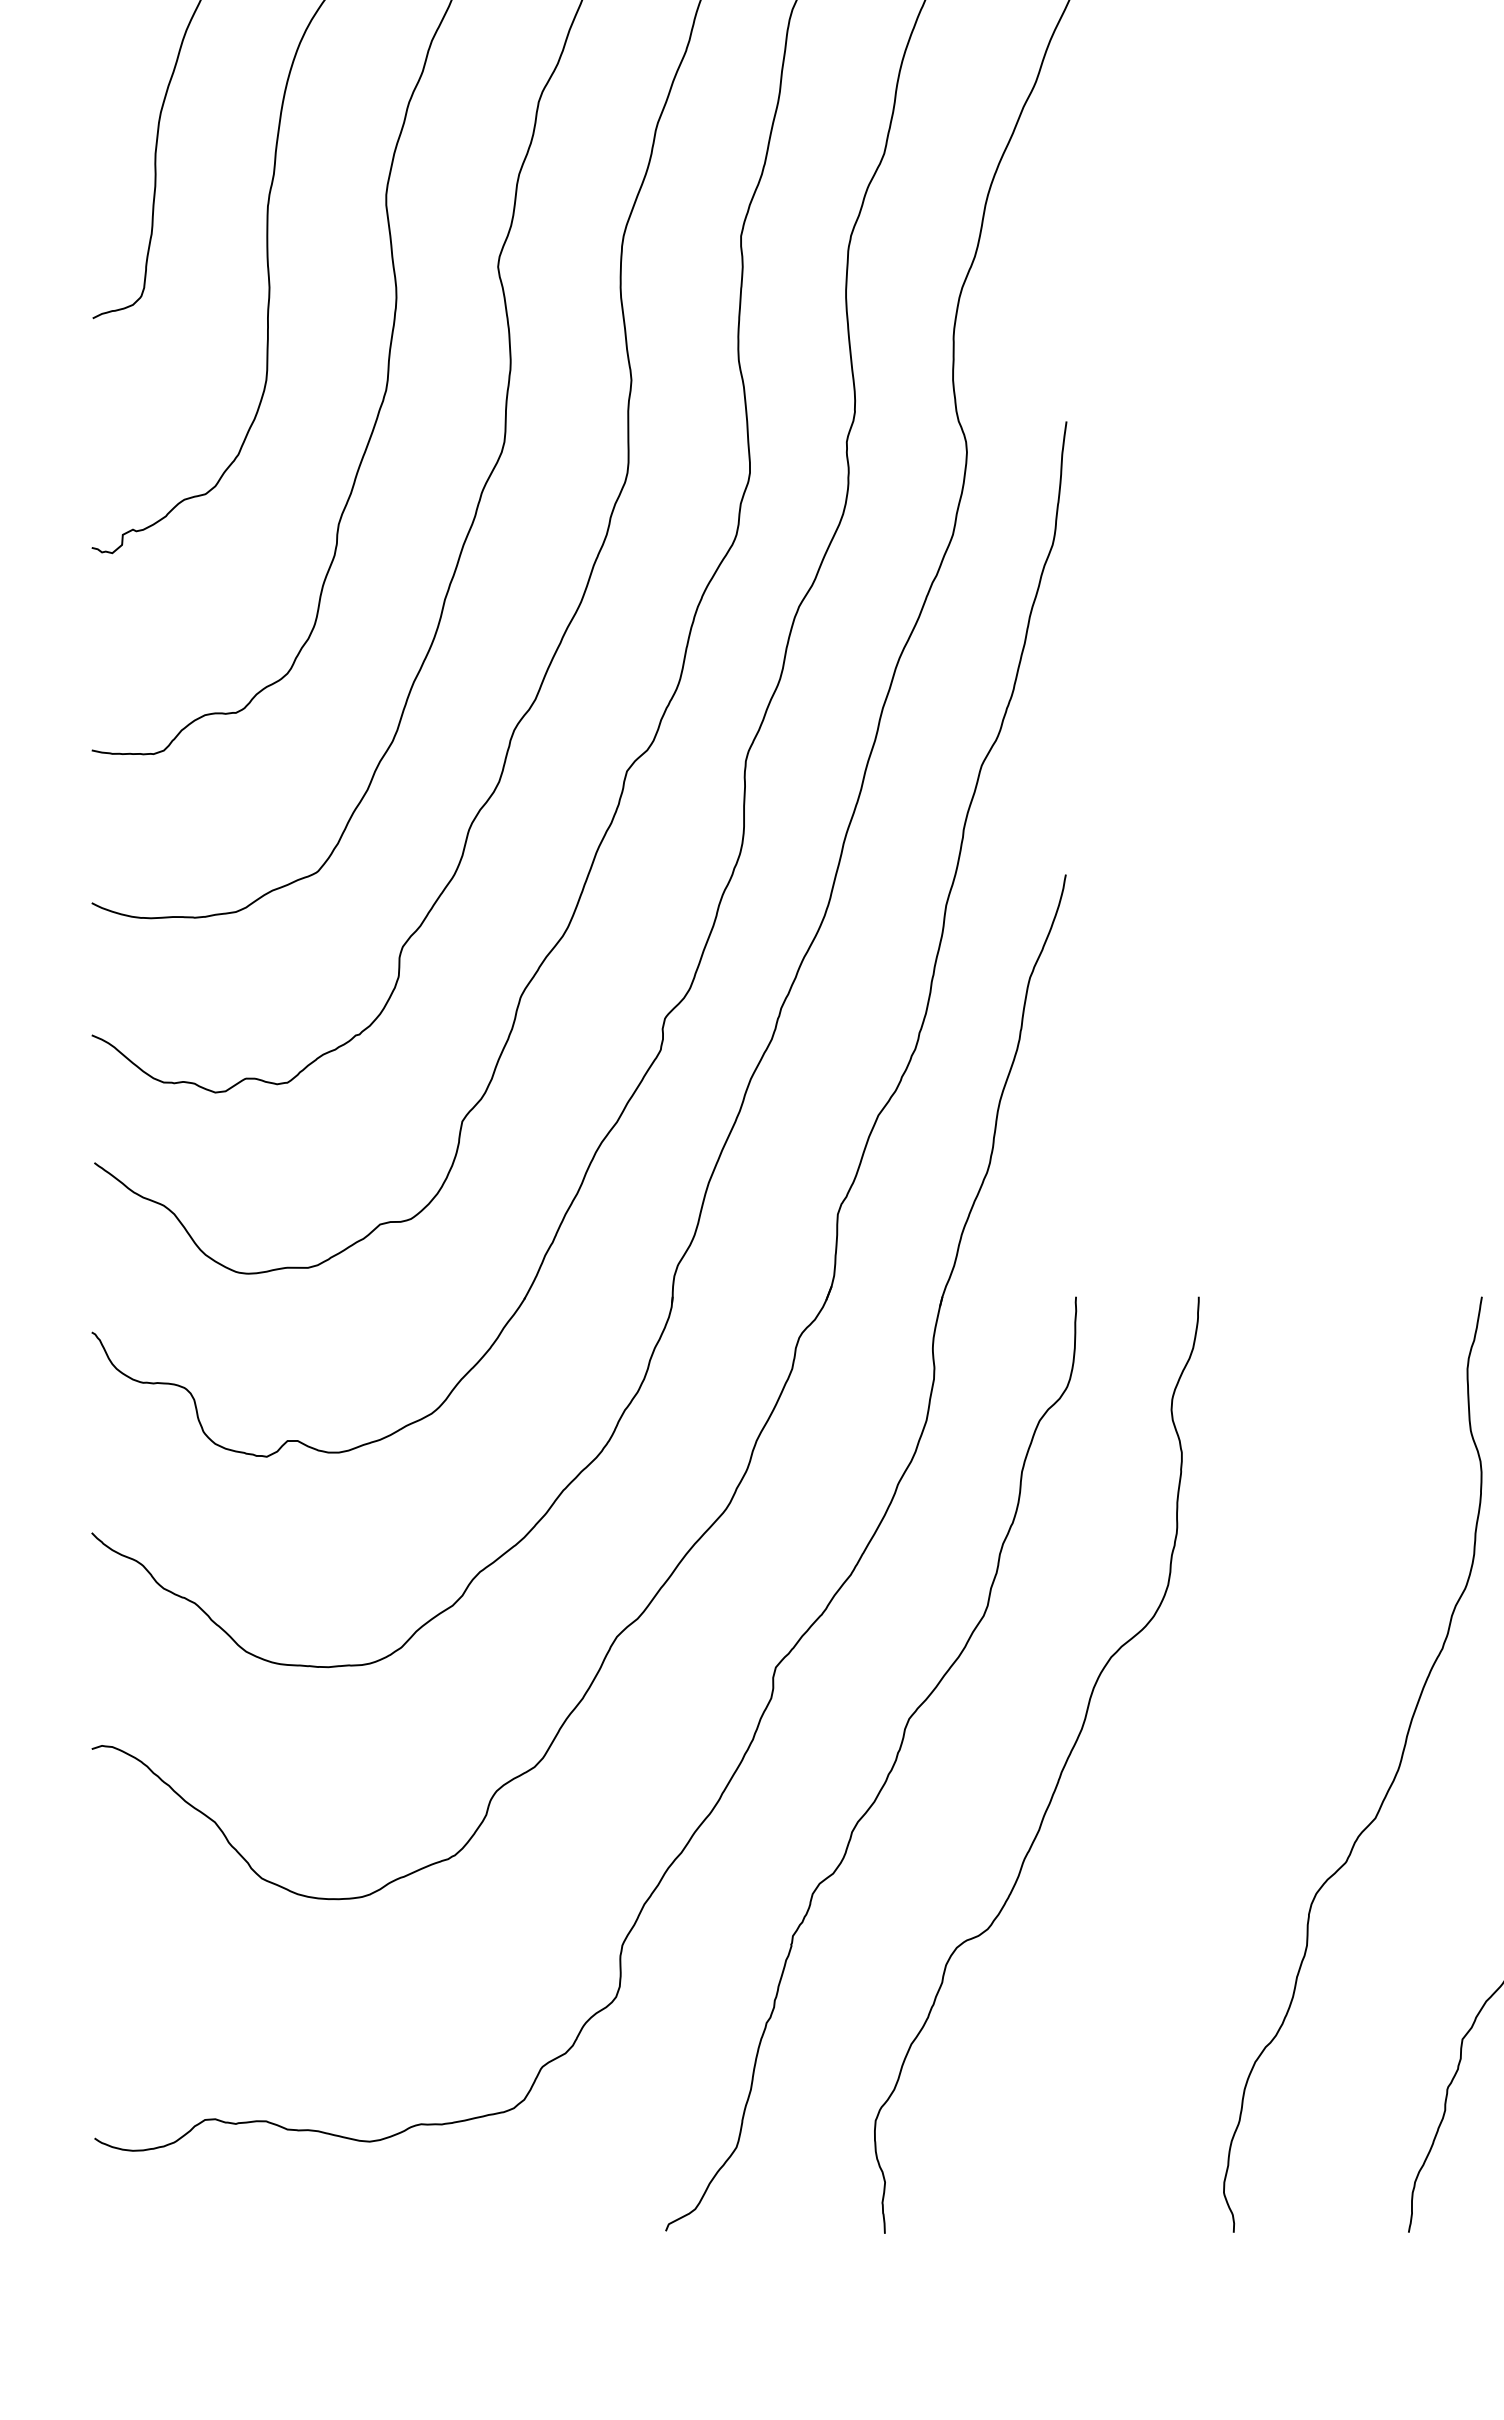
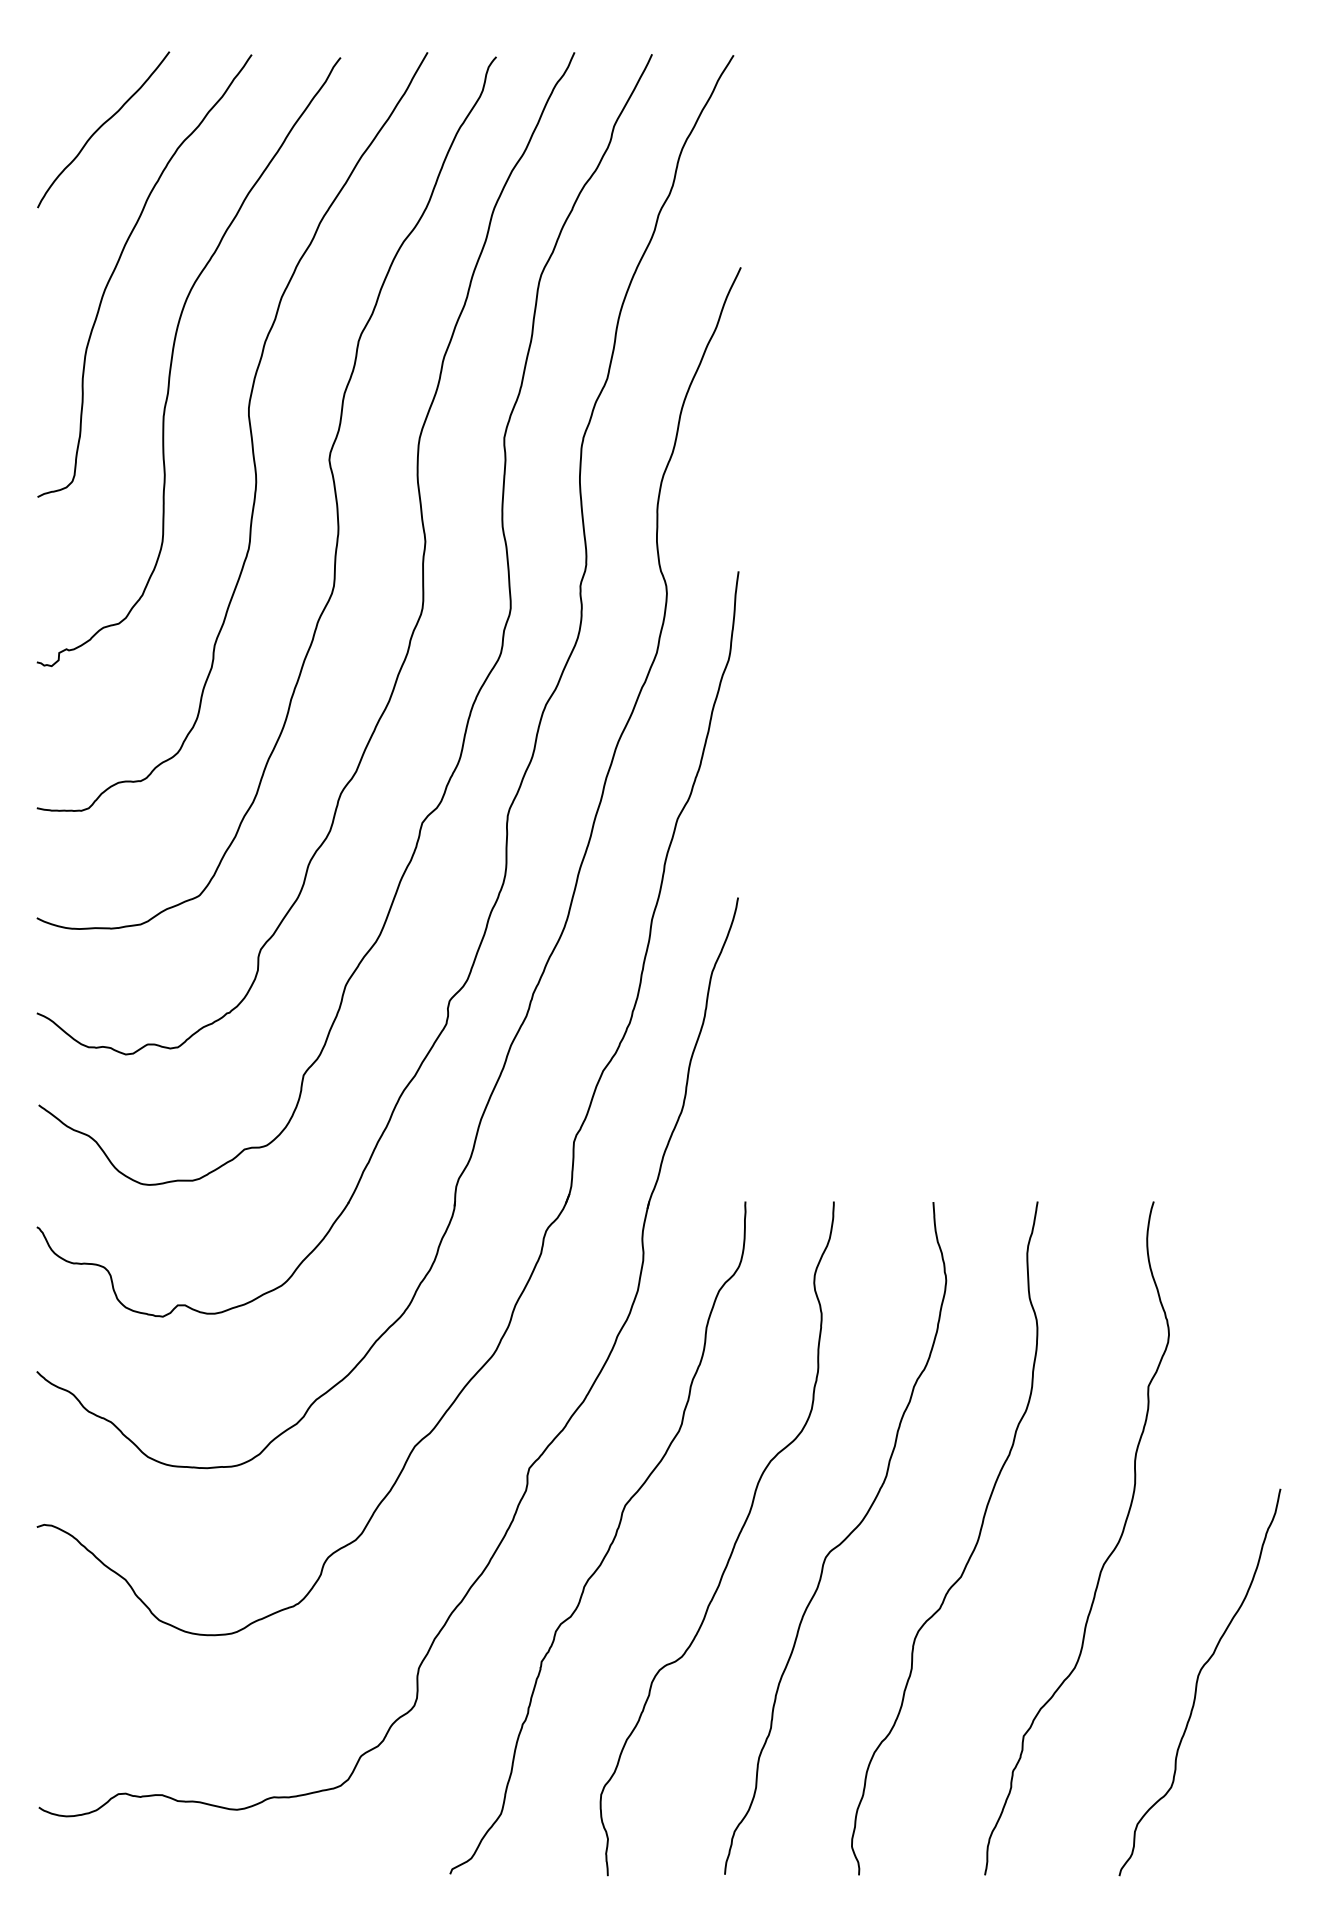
curve: (1208, 1770) -> (840, 1542), added

